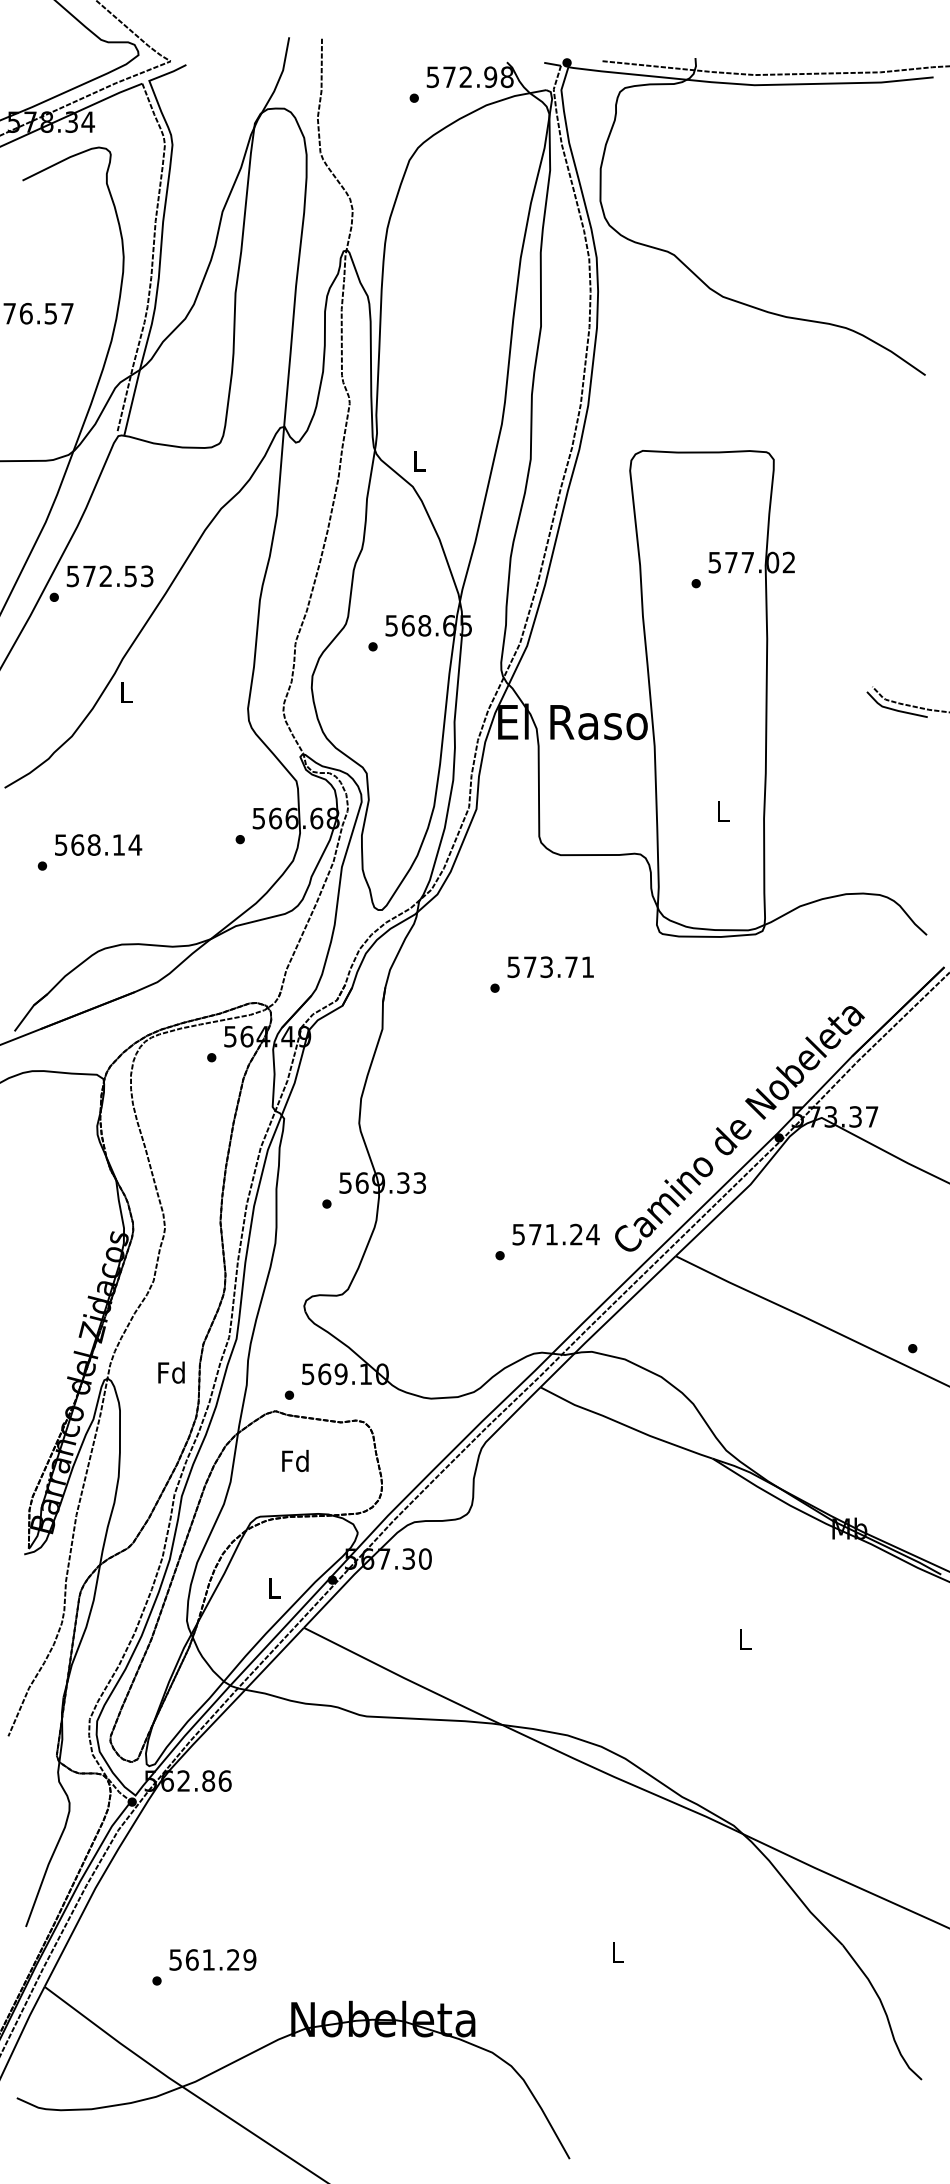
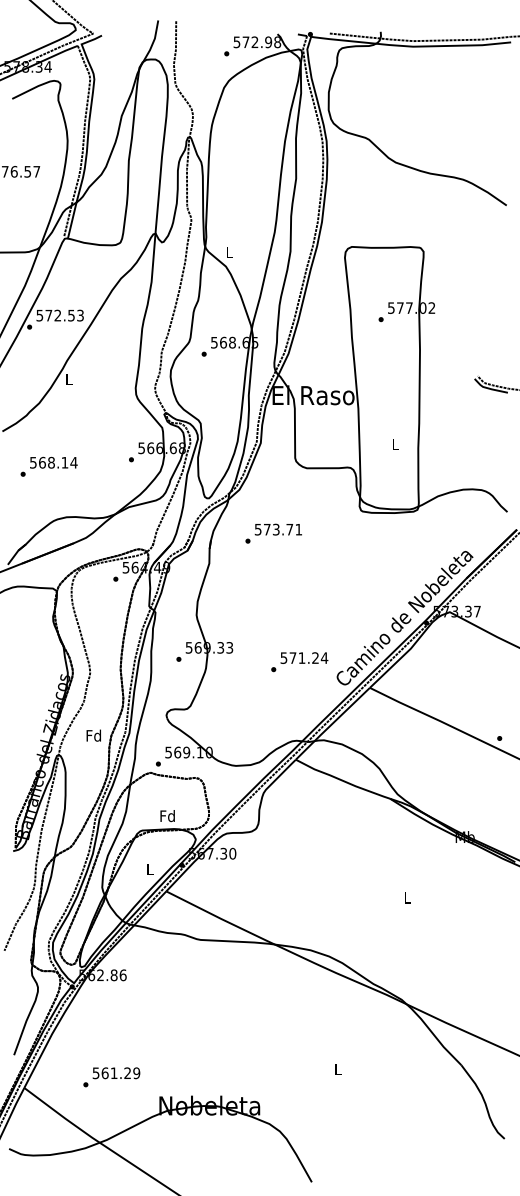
text: (541, 974) -> (273, 533), moved
text: (547, 1242) -> (299, 662), moved
text: (170, 1372) -> (93, 735), moved
text: (295, 1461) -> (167, 816), moved

